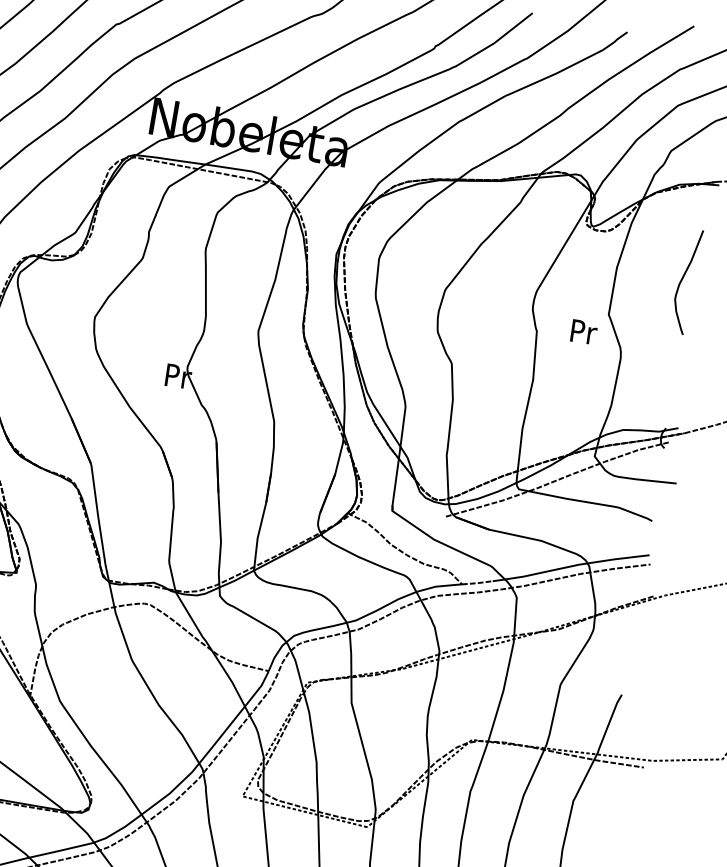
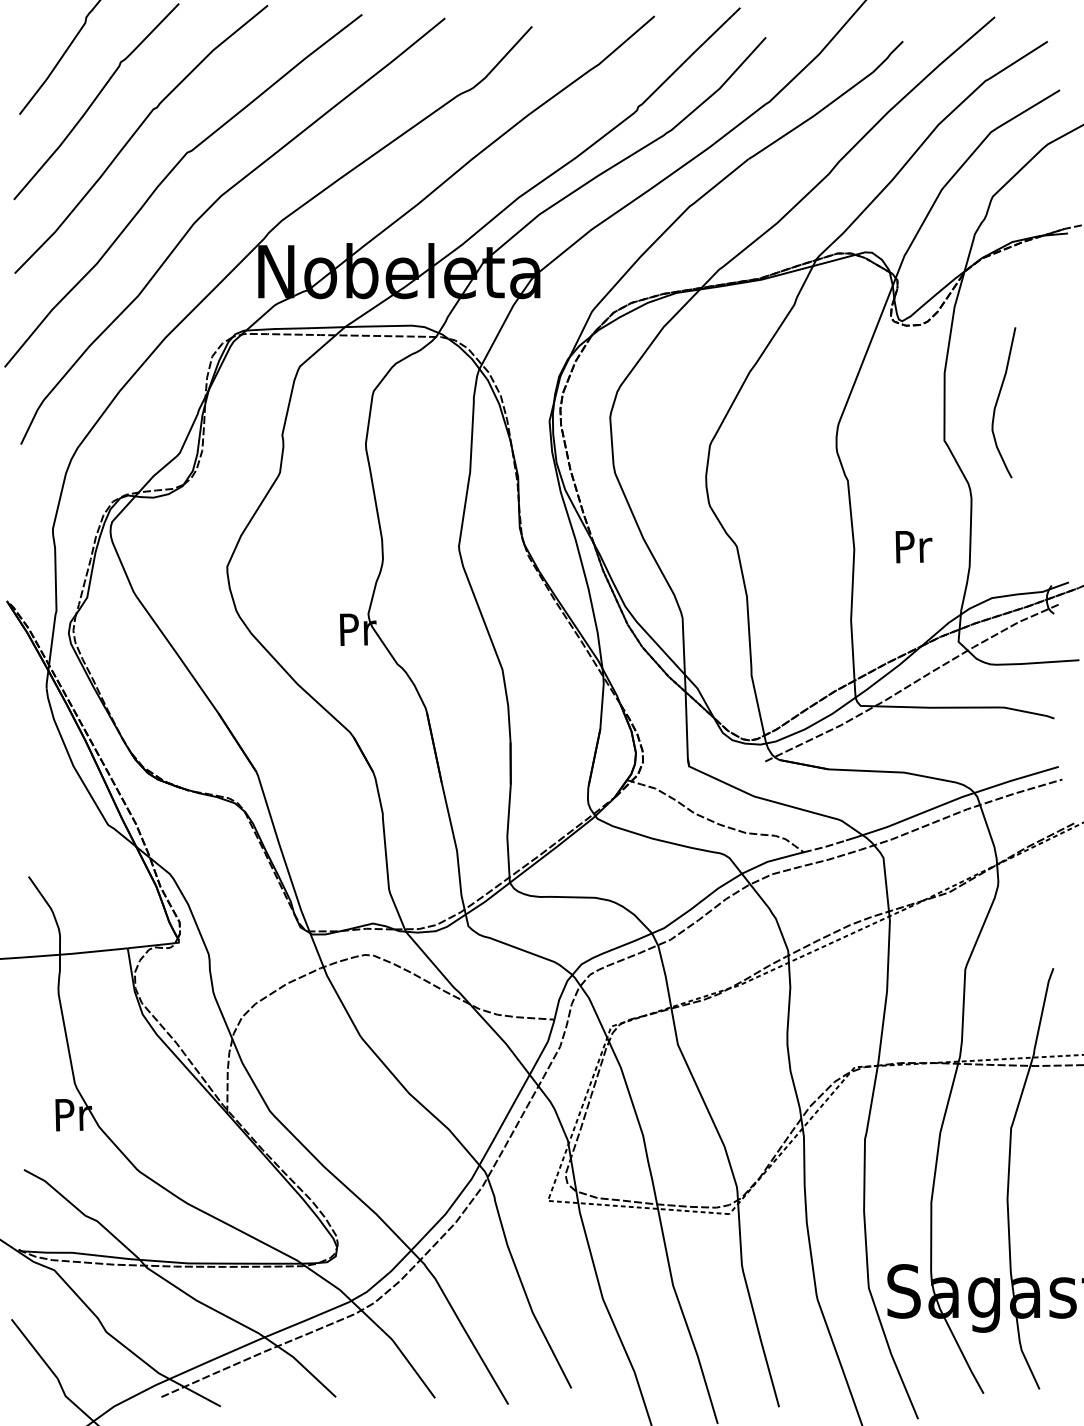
curve: (682, 279) -> (998, 400), moved
text: (583, 332) -> (913, 547), moved

